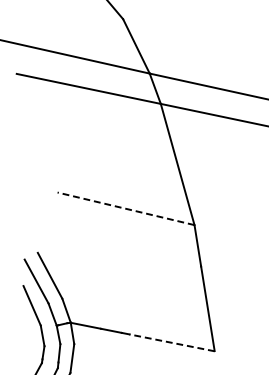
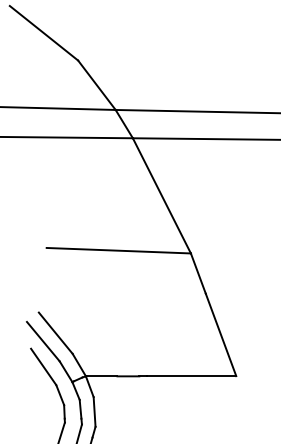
line: (125, 208) -> (118, 250), dashed -> solid
line: (171, 342) -> (191, 376), dashed -> solid

